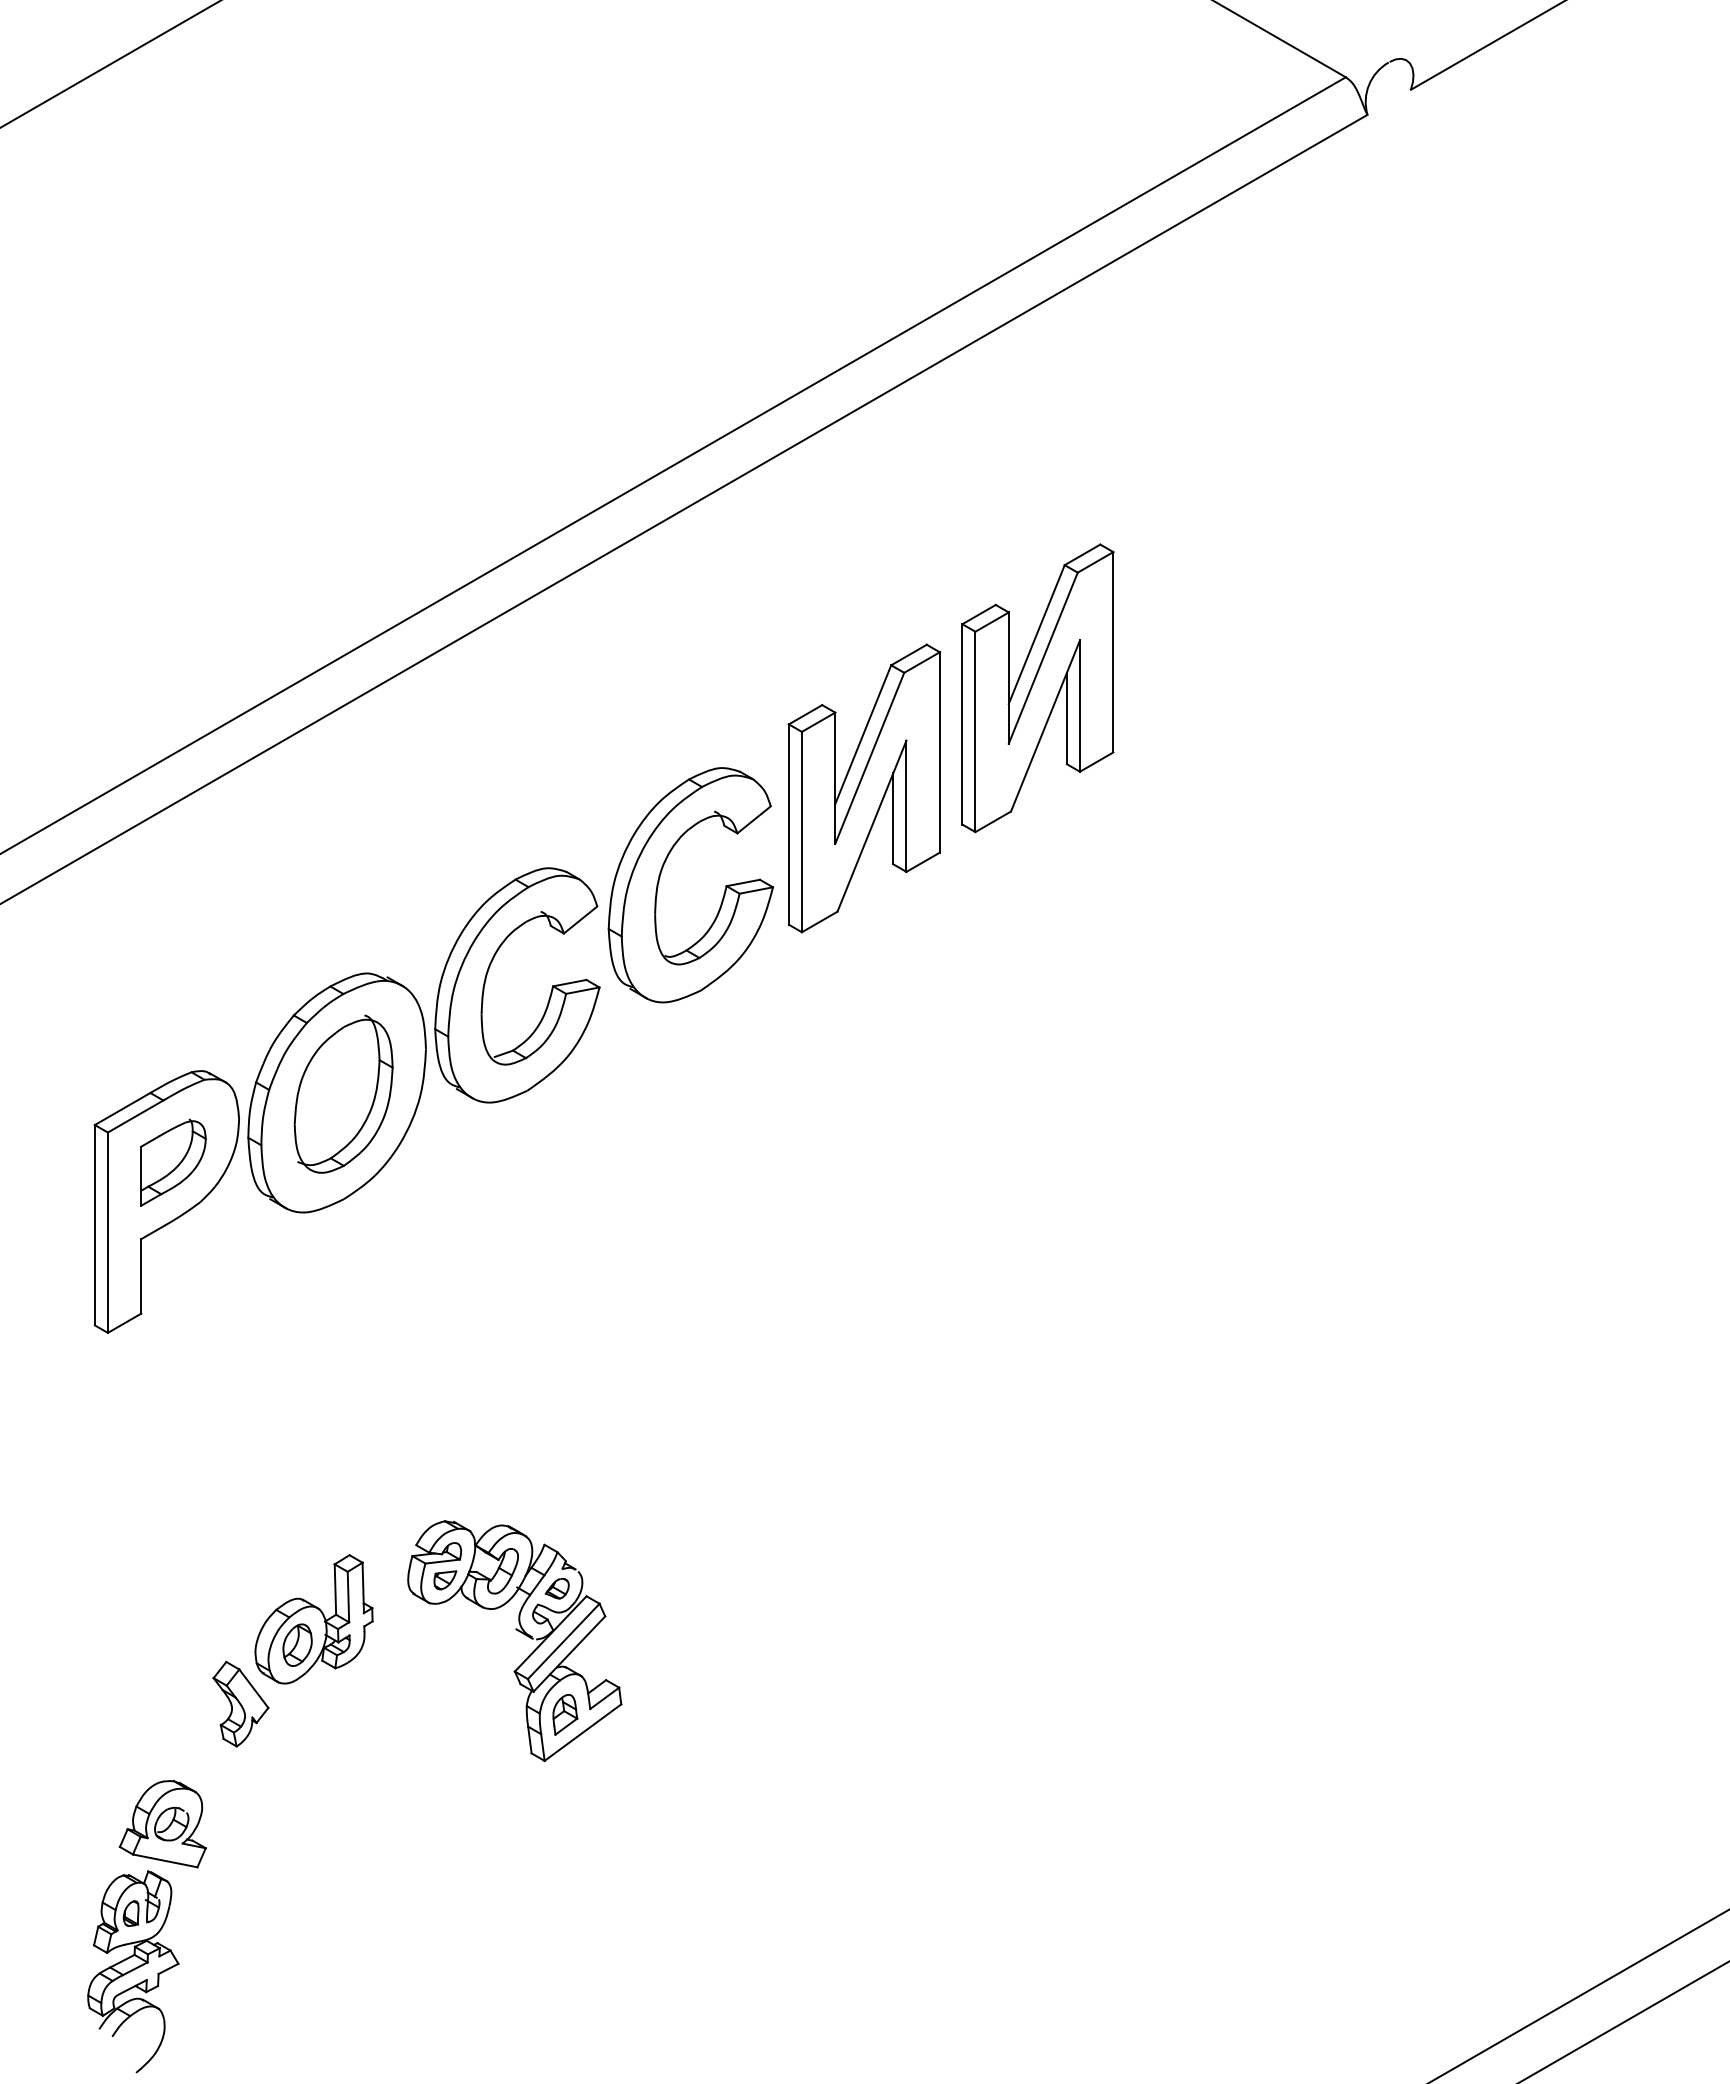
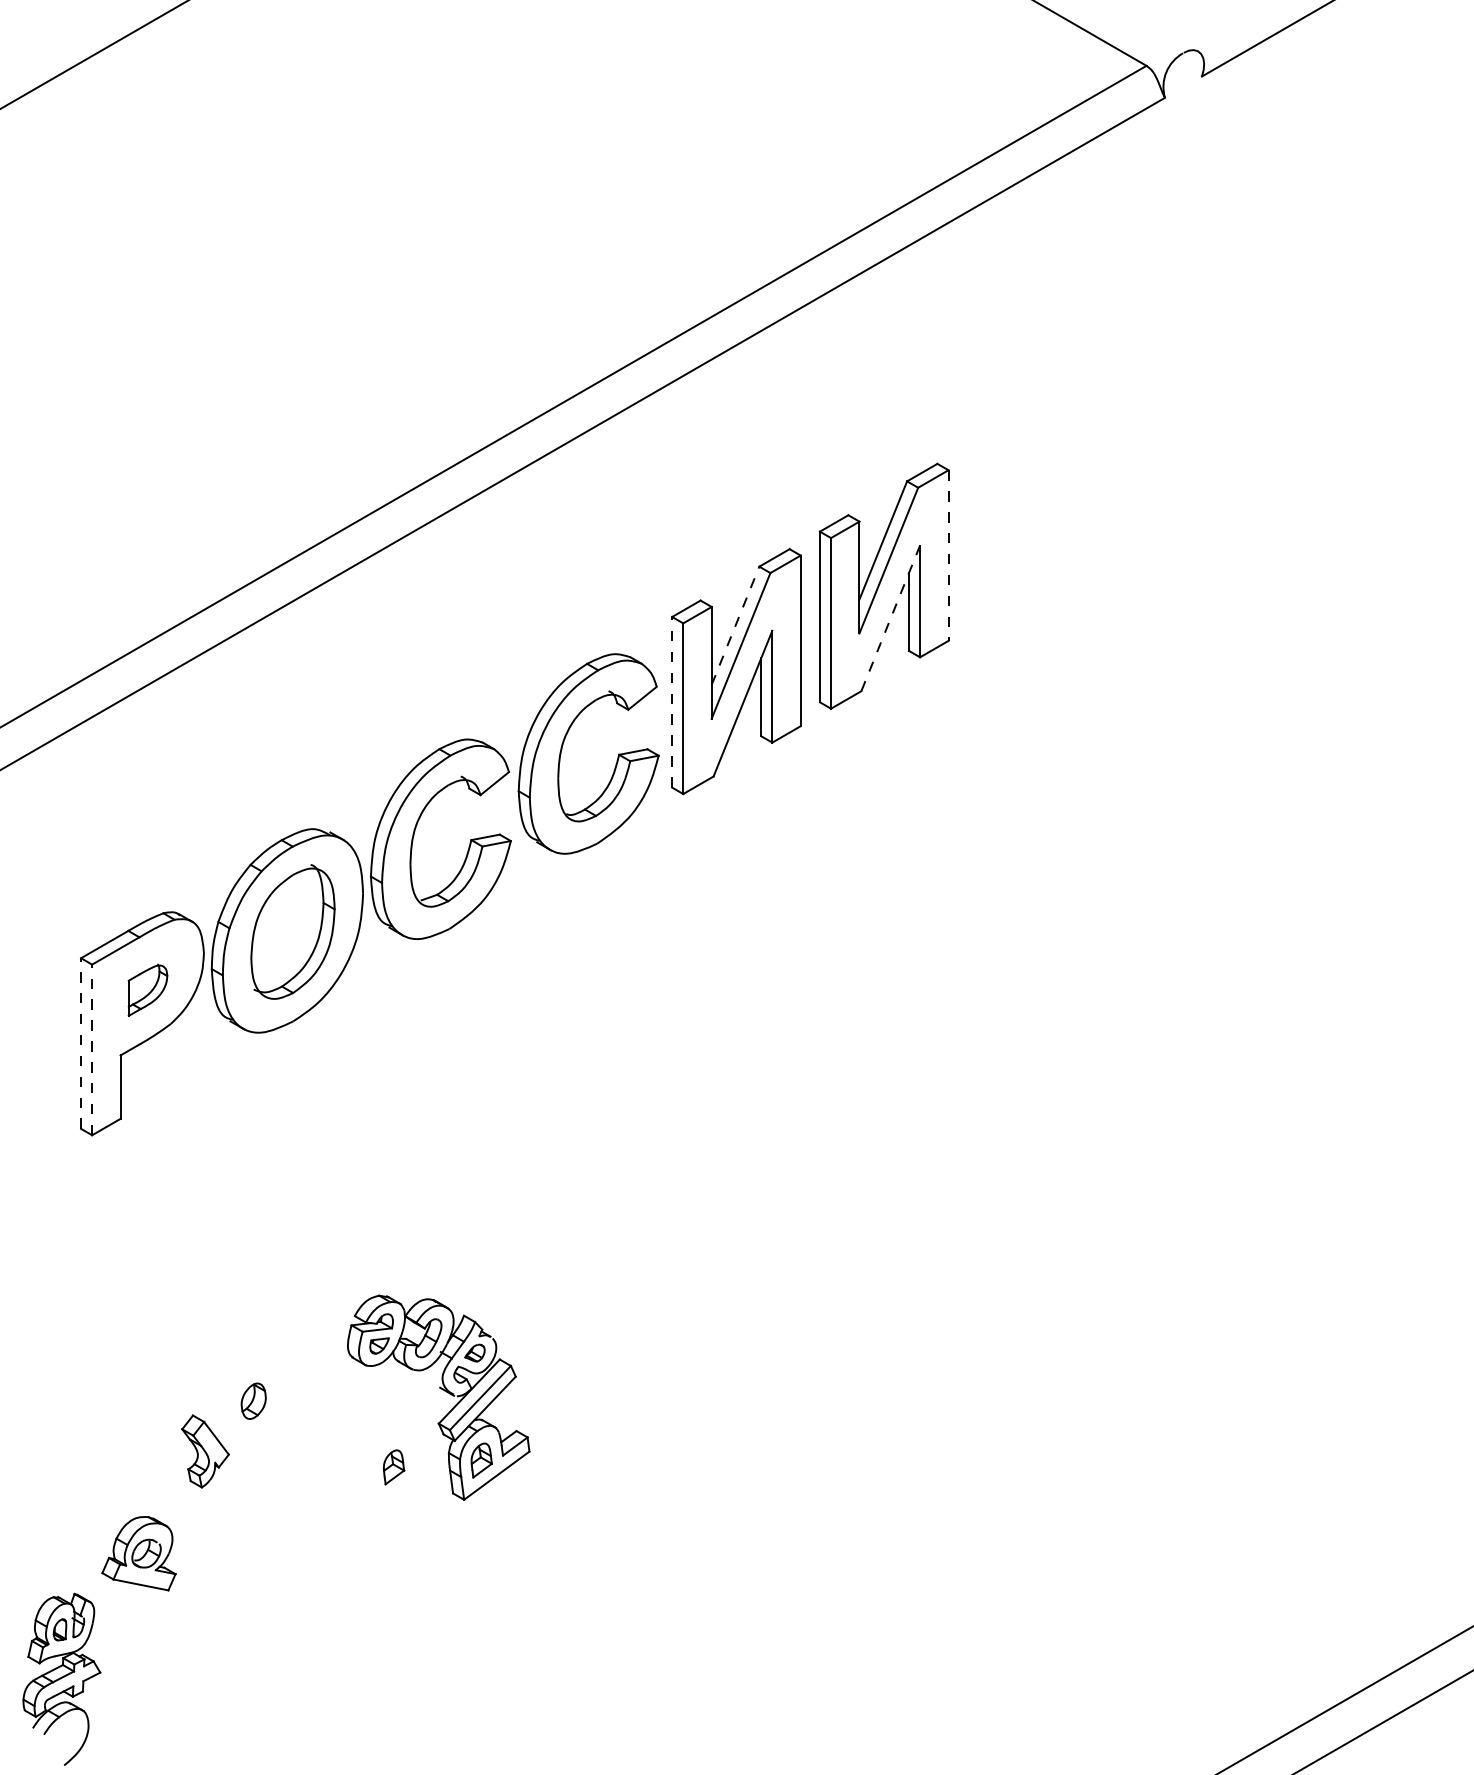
line: (1113, 652) -> (948, 555), solid -> dashed
line: (1045, 726) -> (890, 618), solid -> dashed
line: (863, 734) -> (735, 625), solid -> dashed
line: (788, 824) -> (671, 702), solid -> dashed
part: (173, 1162) -> (148, 990), size x0.7
line: (94, 1224) -> (80, 1042), solid -> dashed
line: (107, 1232) -> (91, 1049), solid -> dashed
part: (313, 1619) -> (267, 1379), removed
part: (462, 1722) -> (394, 1467), added
part: (133, 1971) -> (62, 1679), moved

